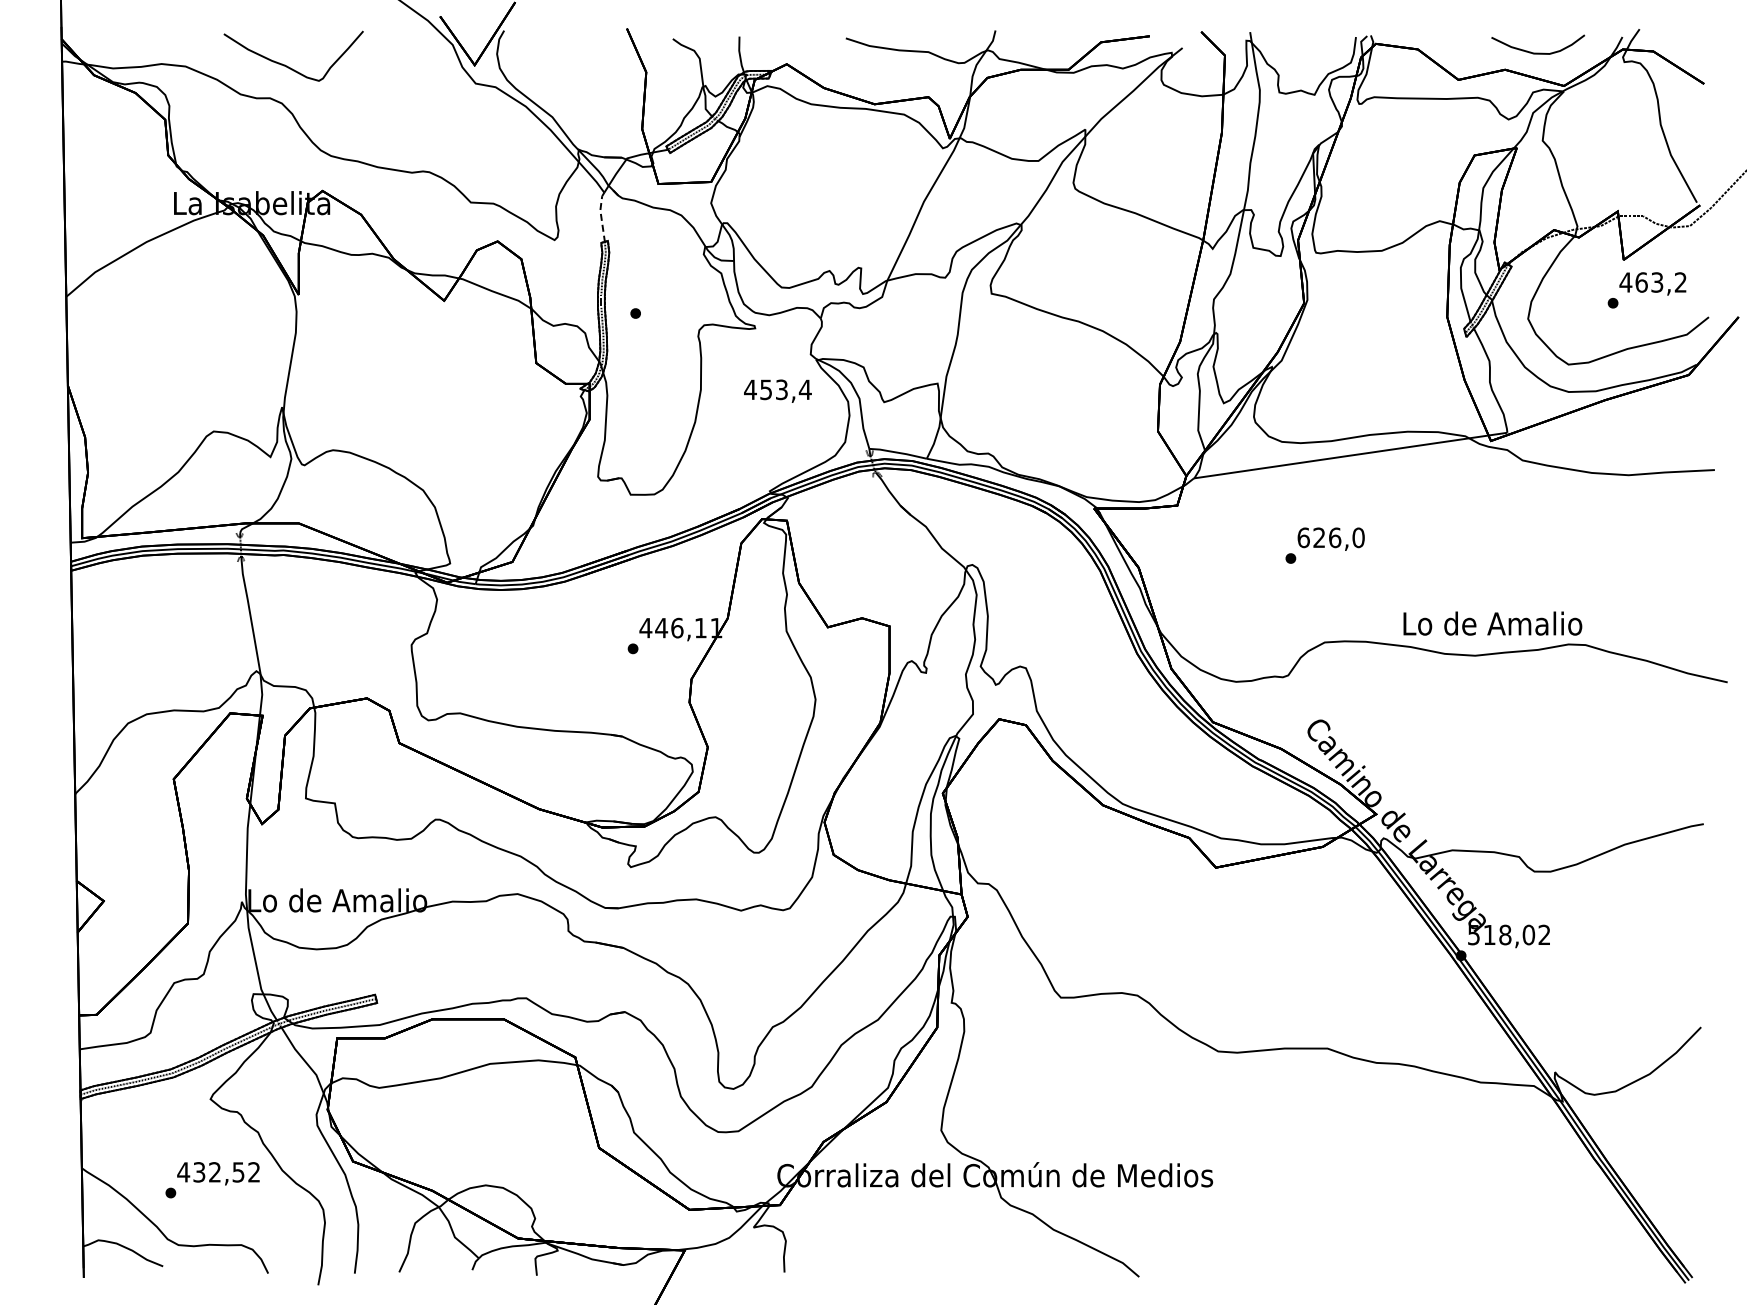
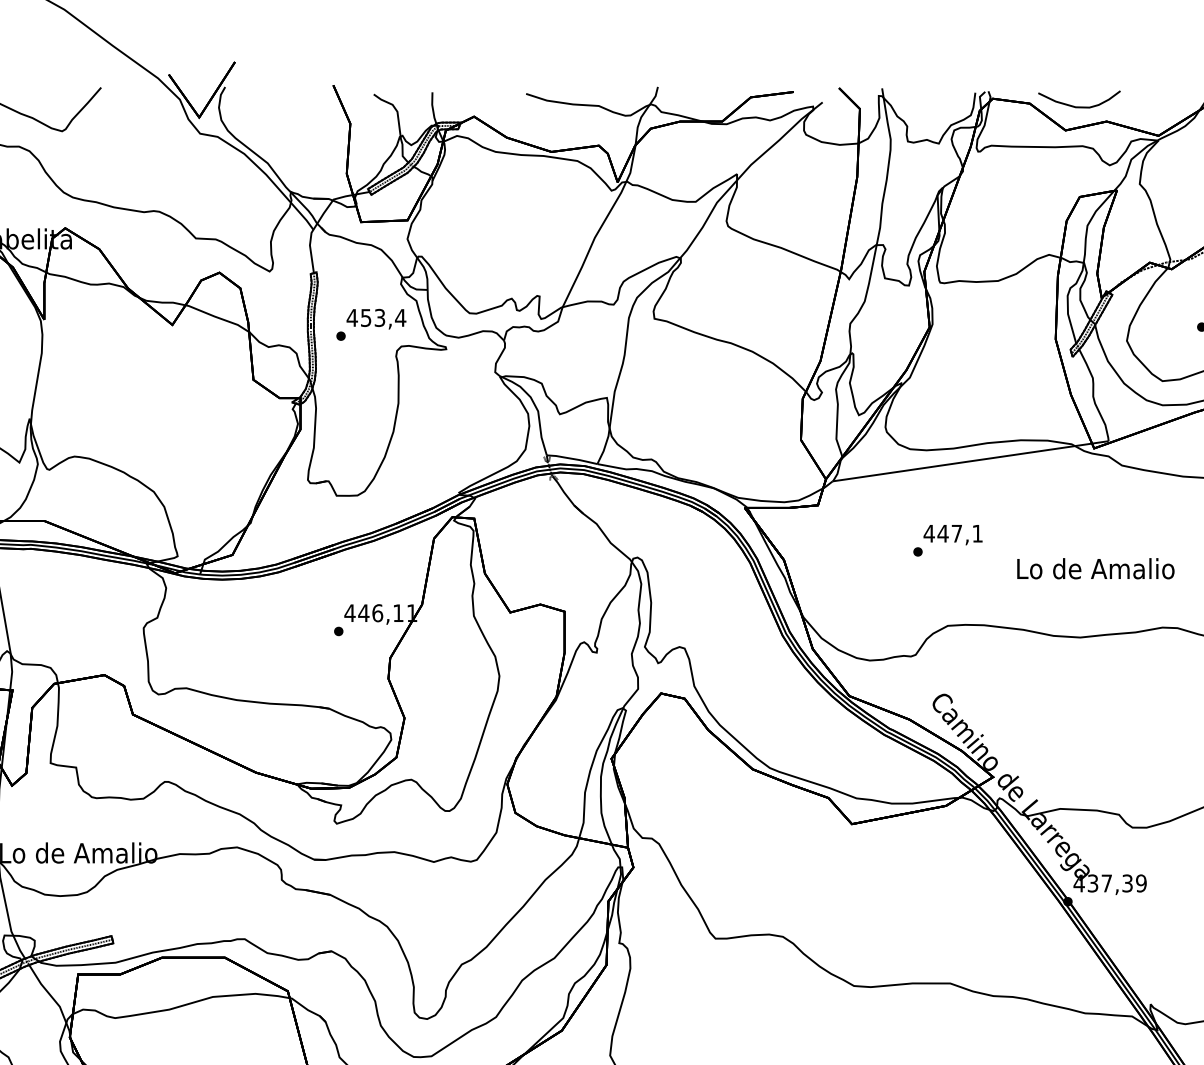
curve: (1538, 52) -> (1079, 106), moved
line: (601, 215) -> (310, 249), dashed -> solid
text: (777, 390) -> (376, 318), moved
text: (1330, 537) -> (952, 533), 626,0 -> 447,1
text: (1492, 623) -> (1095, 568), moved
text: (1508, 934) -> (1109, 883), 518,02 -> 437,39

